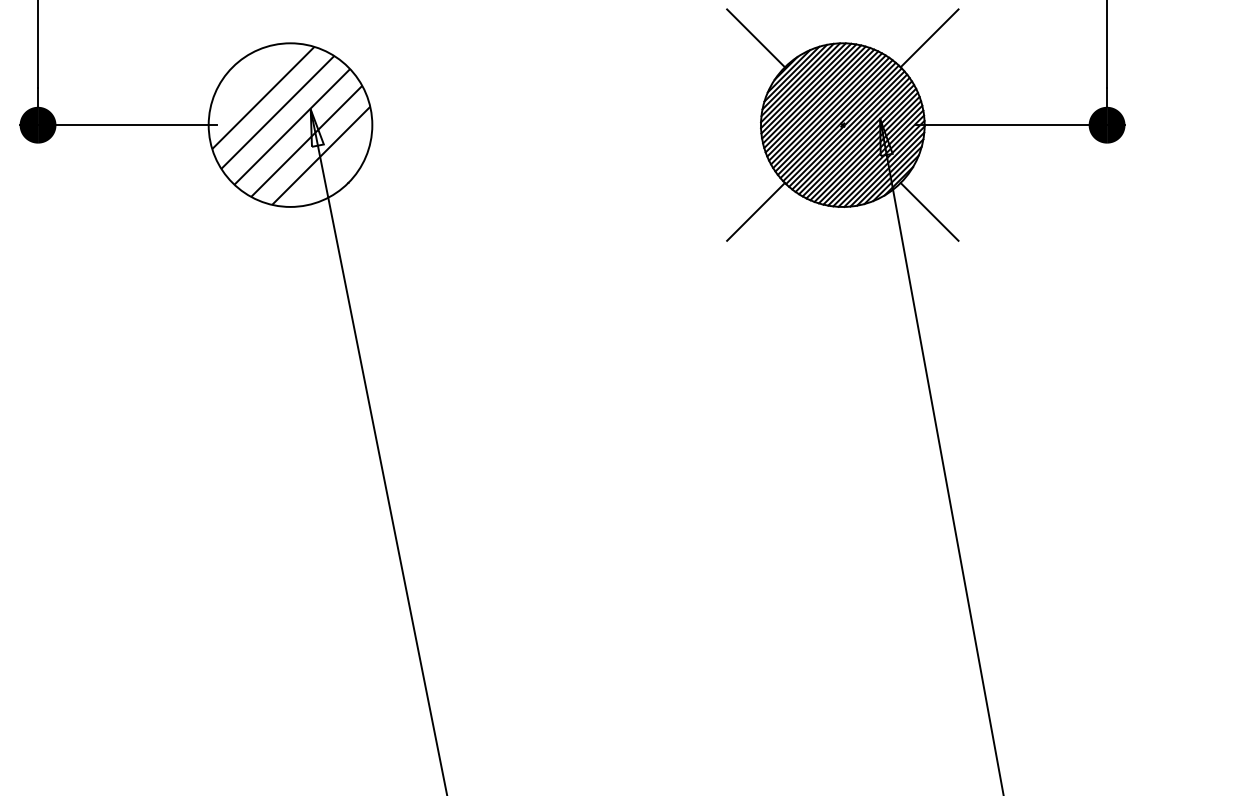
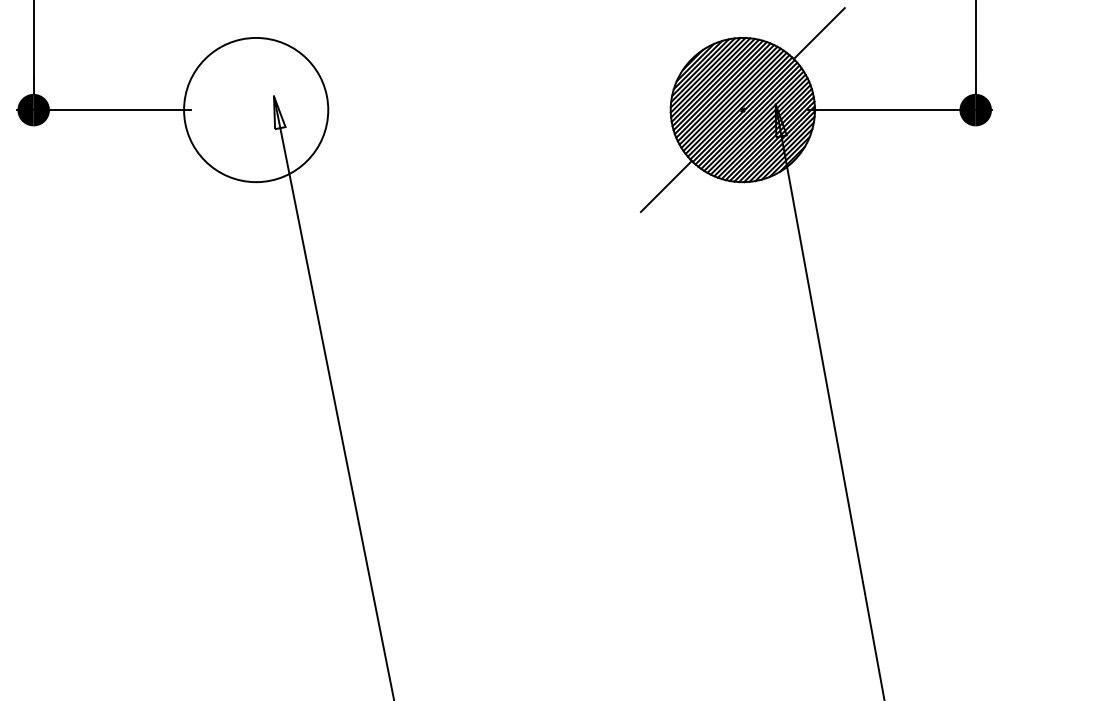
line: (755, 38) -> (665, 33), removed
hatch: (291, 125) -> (257, 110), removed
line: (929, 211) -> (819, 186), removed

